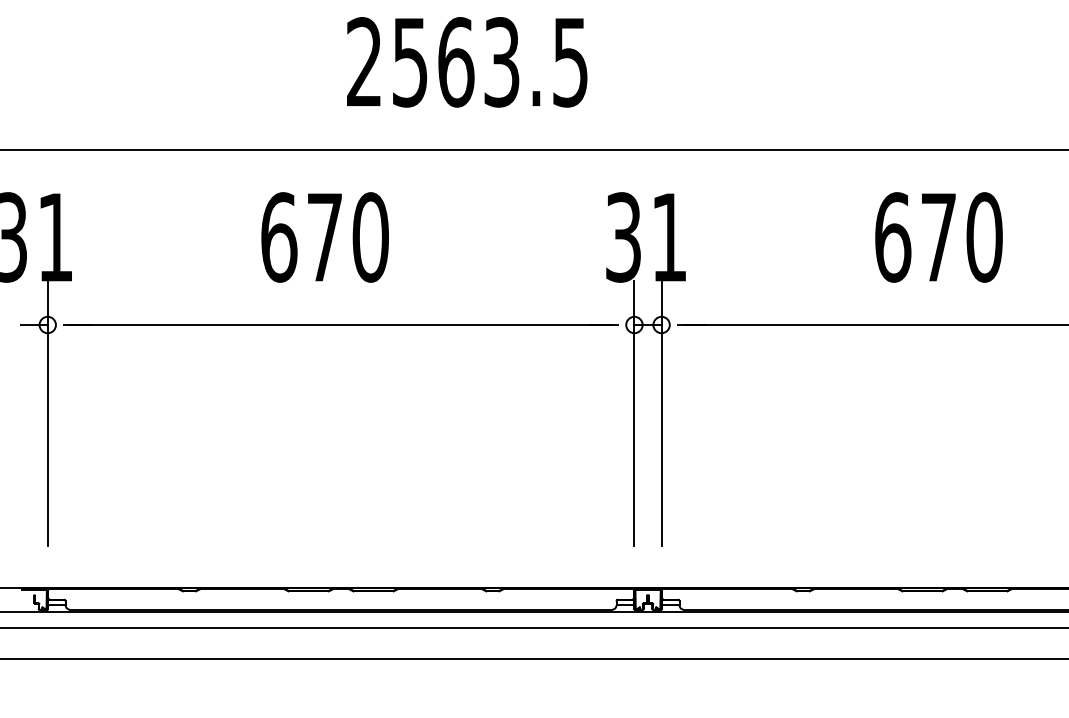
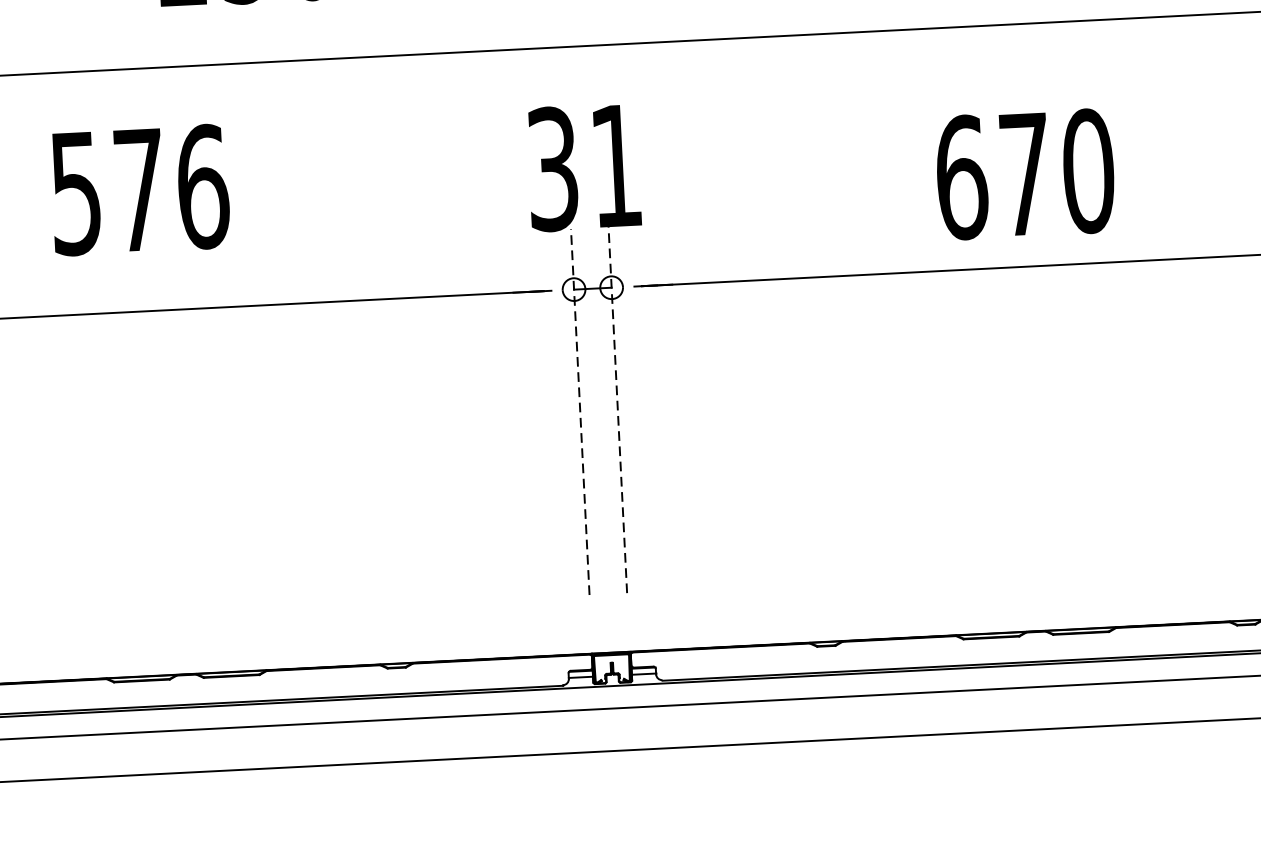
text: (325, 237) -> (140, 190), 670 -> 576
text: (938, 237) -> (1024, 174), moved
line: (634, 412) -> (580, 410), solid -> dashed
line: (661, 412) -> (617, 408), solid -> dashed

